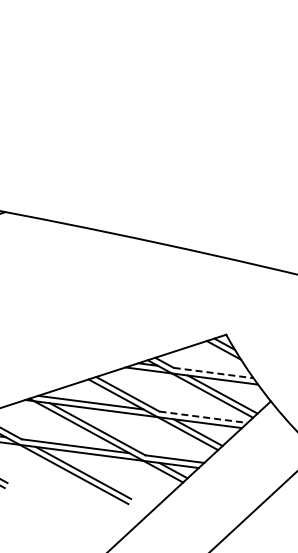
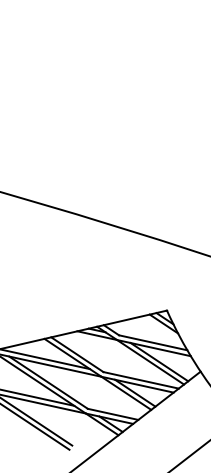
line: (214, 373) -> (153, 343), dashed -> solid
line: (204, 417) -> (141, 380), dashed -> solid

